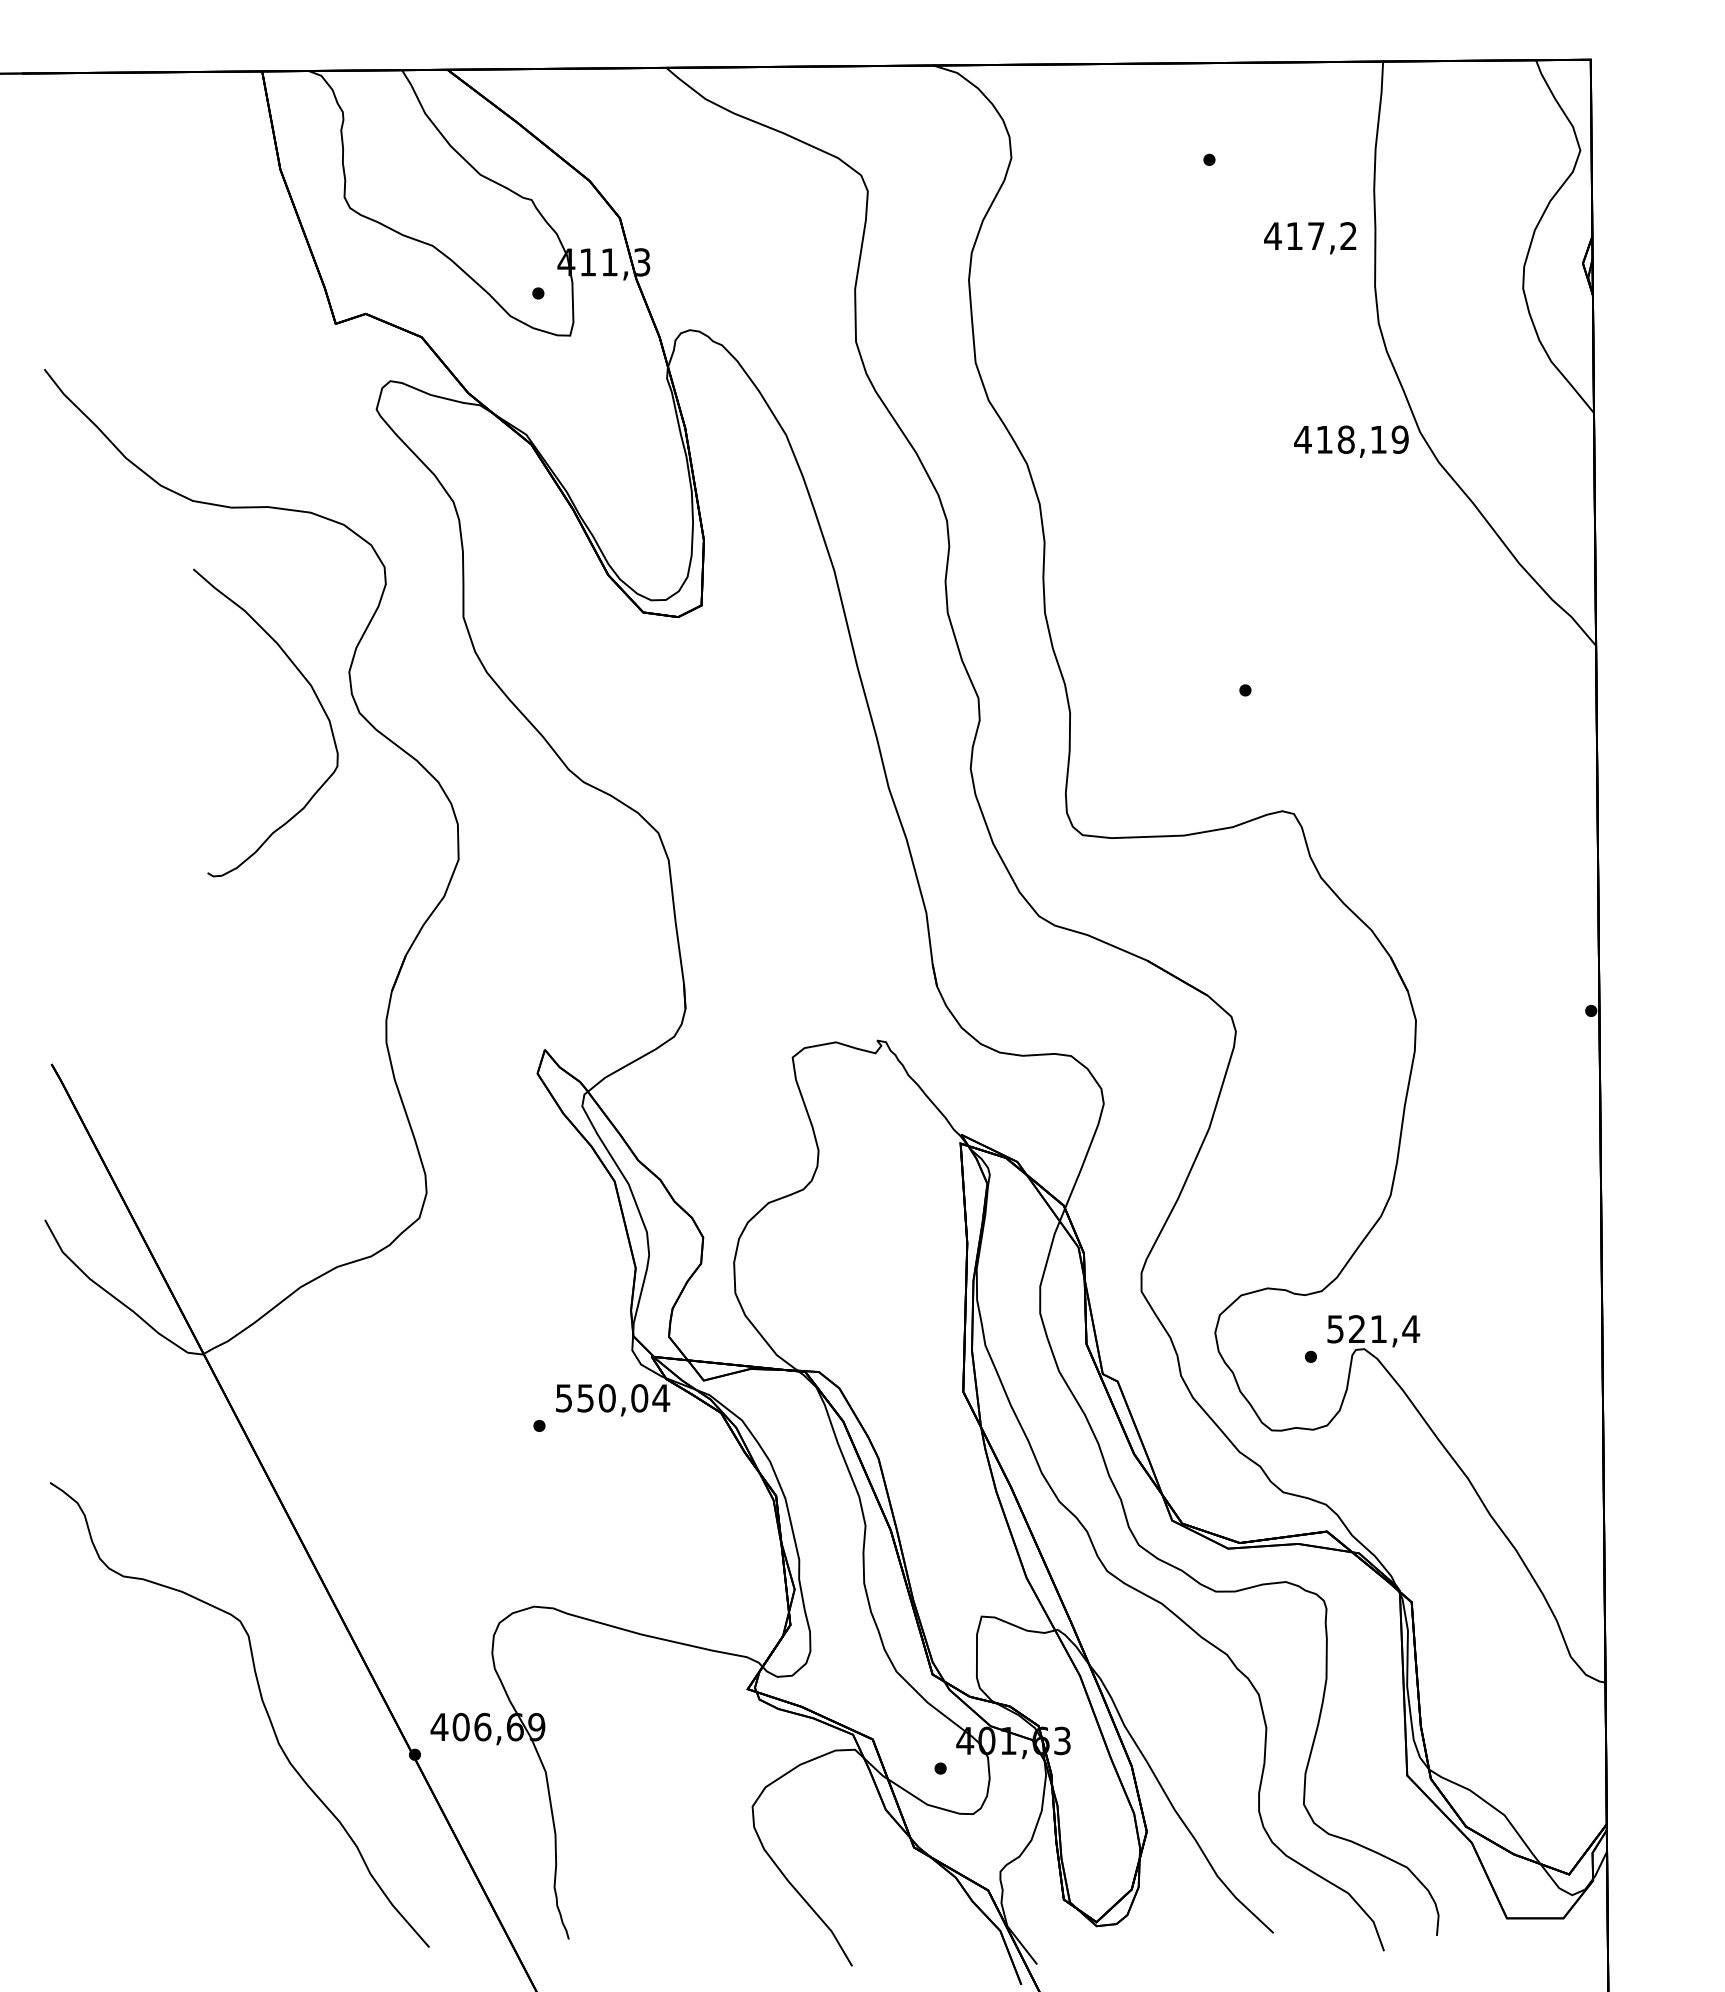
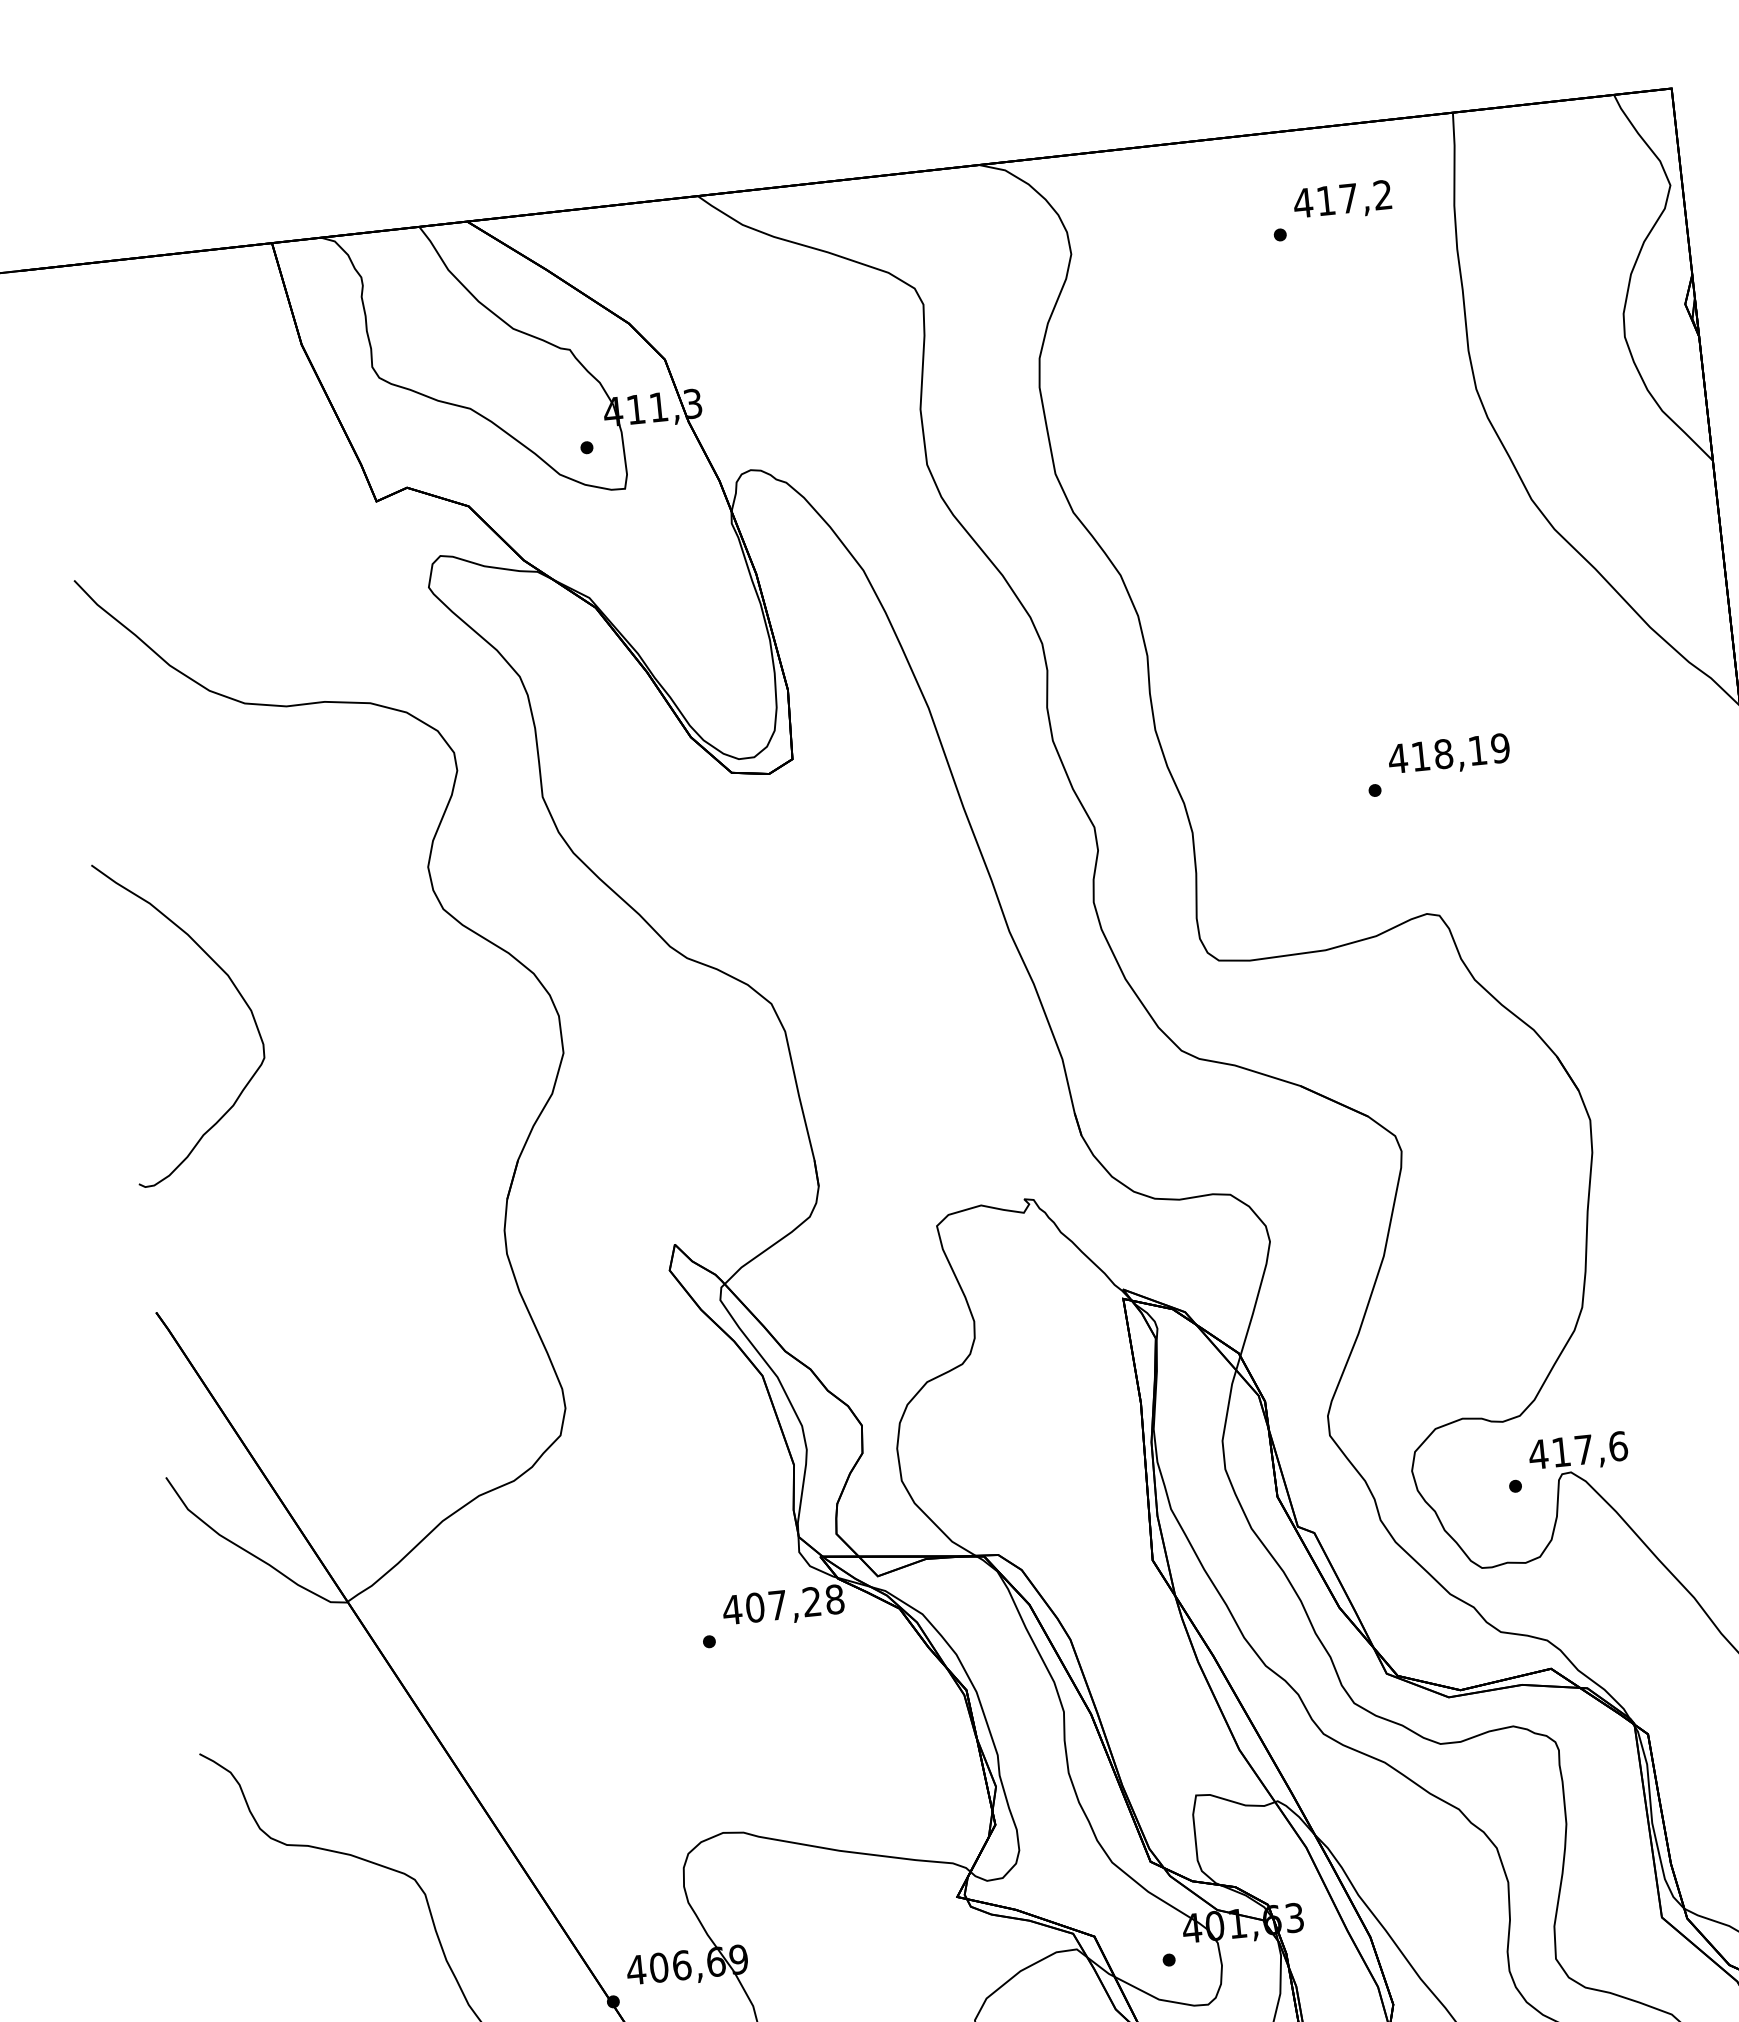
text: (1310, 238) -> (1343, 201), moved
text: (1351, 441) -> (1449, 755), moved
curve: (315, 696) -> (233, 986), moved
text: (1373, 1329) -> (1578, 1450), 521,4 -> 417,6
text: (612, 1398) -> (783, 1604), 550,04 -> 407,28

